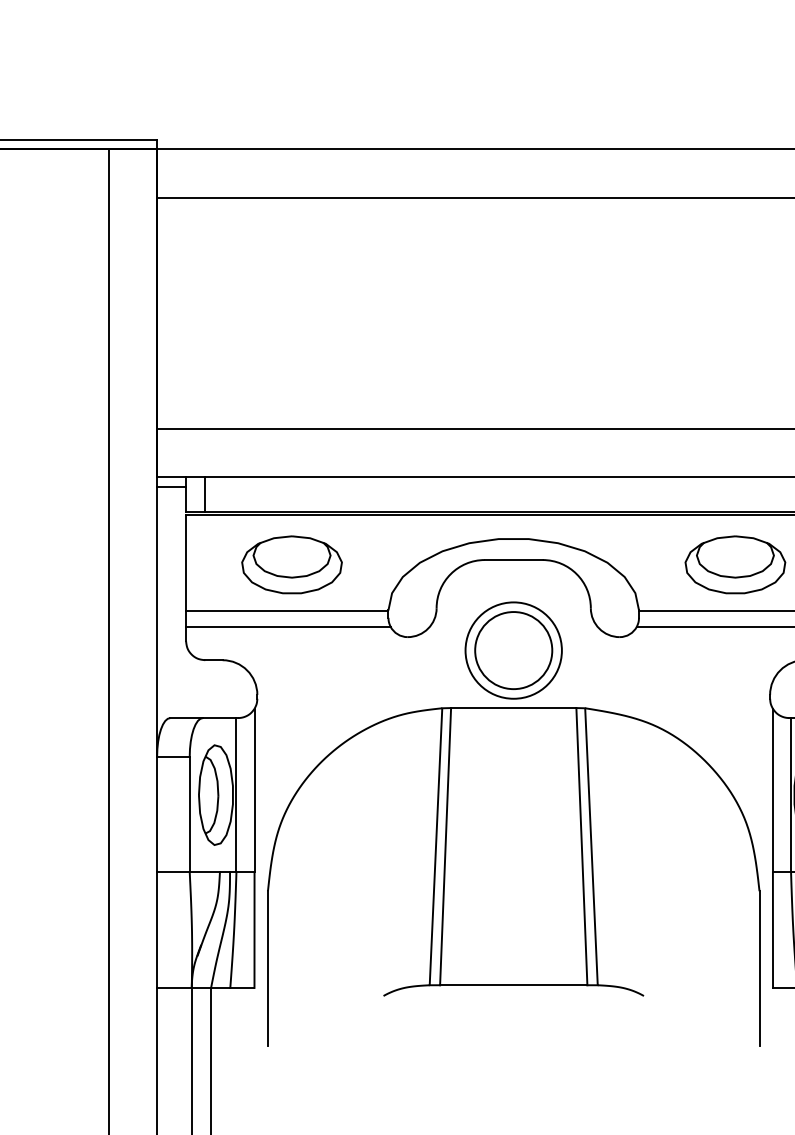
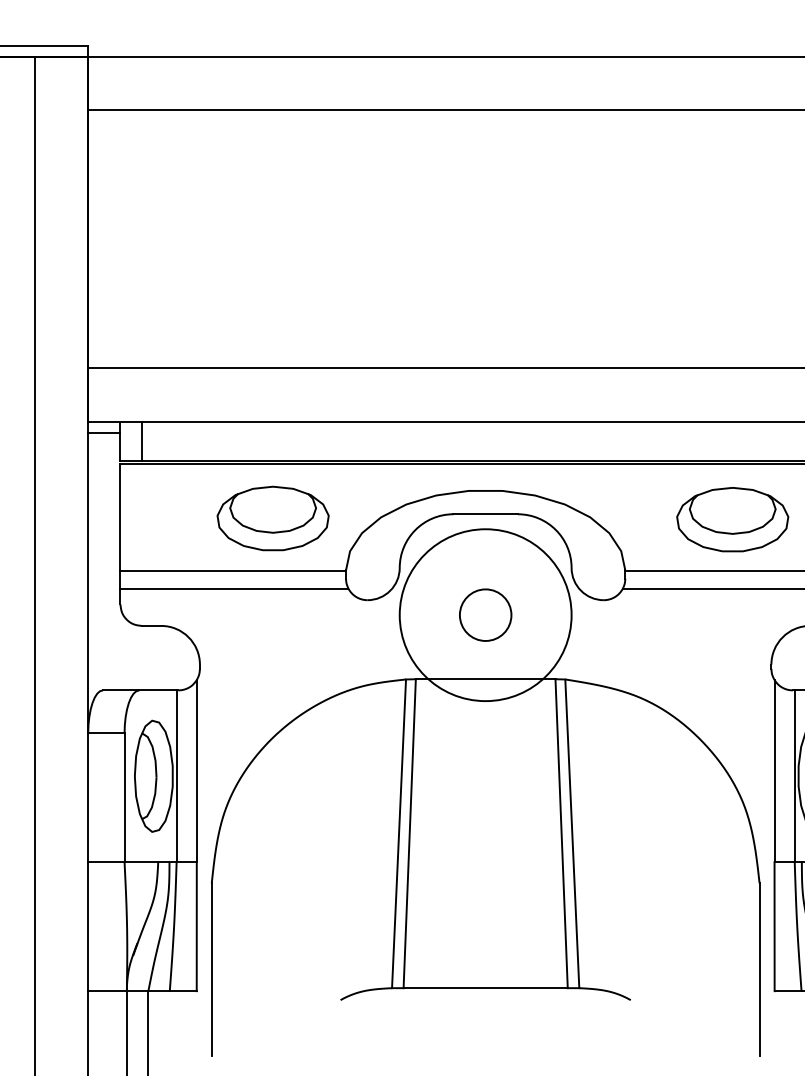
part: (291, 564) -> (272, 518), moved
circle: (513, 650) -> (485, 615), size x0.6
circle: (513, 650) -> (485, 615), size x1.6

